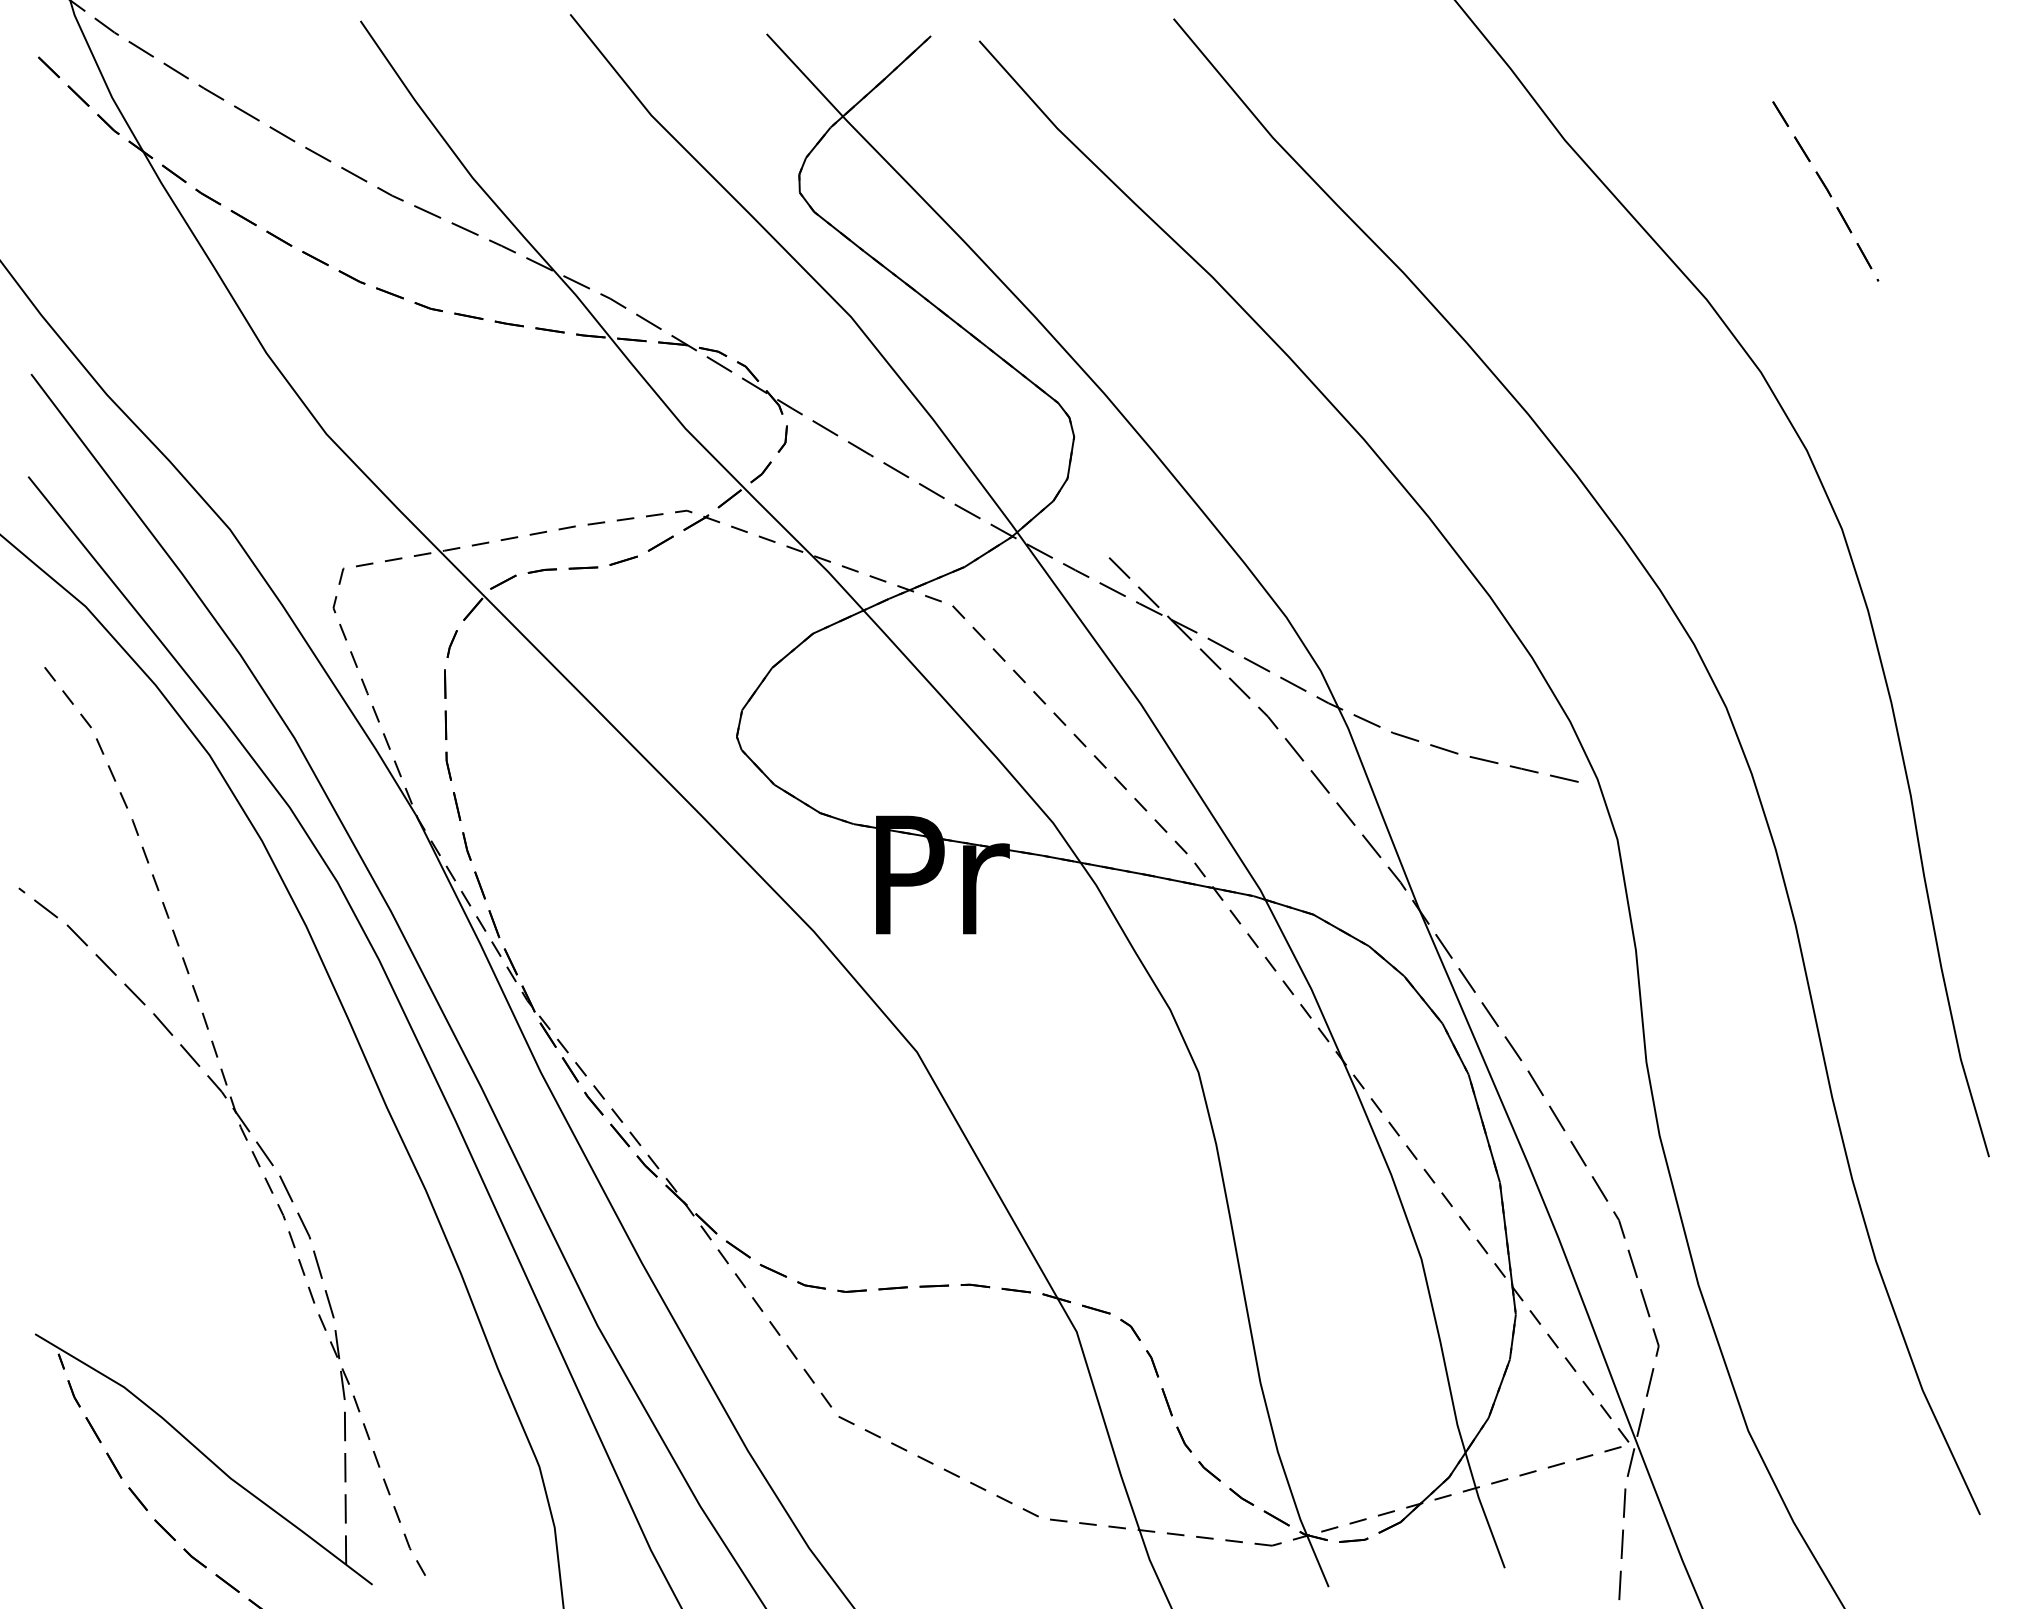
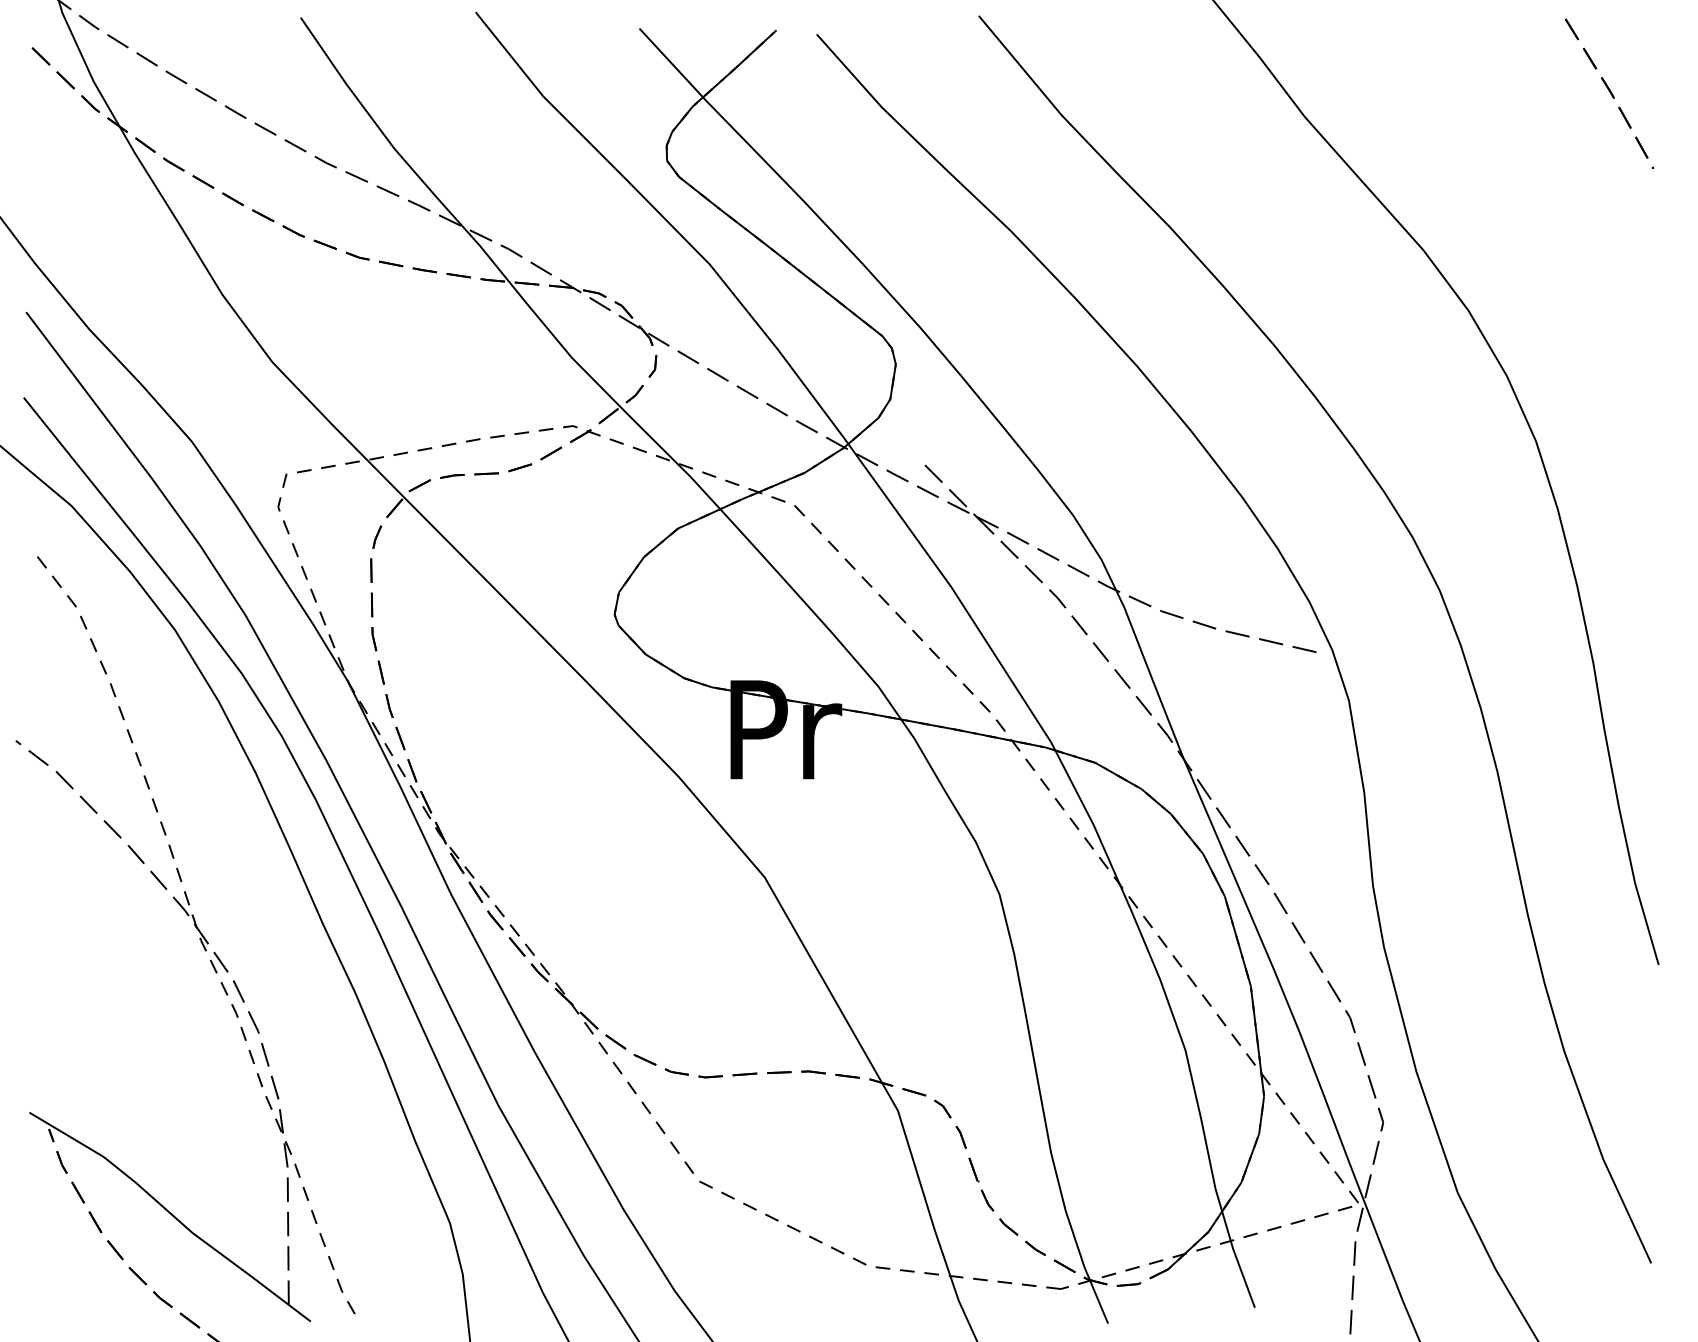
part: (1825, 191) -> (1609, 93), moved

